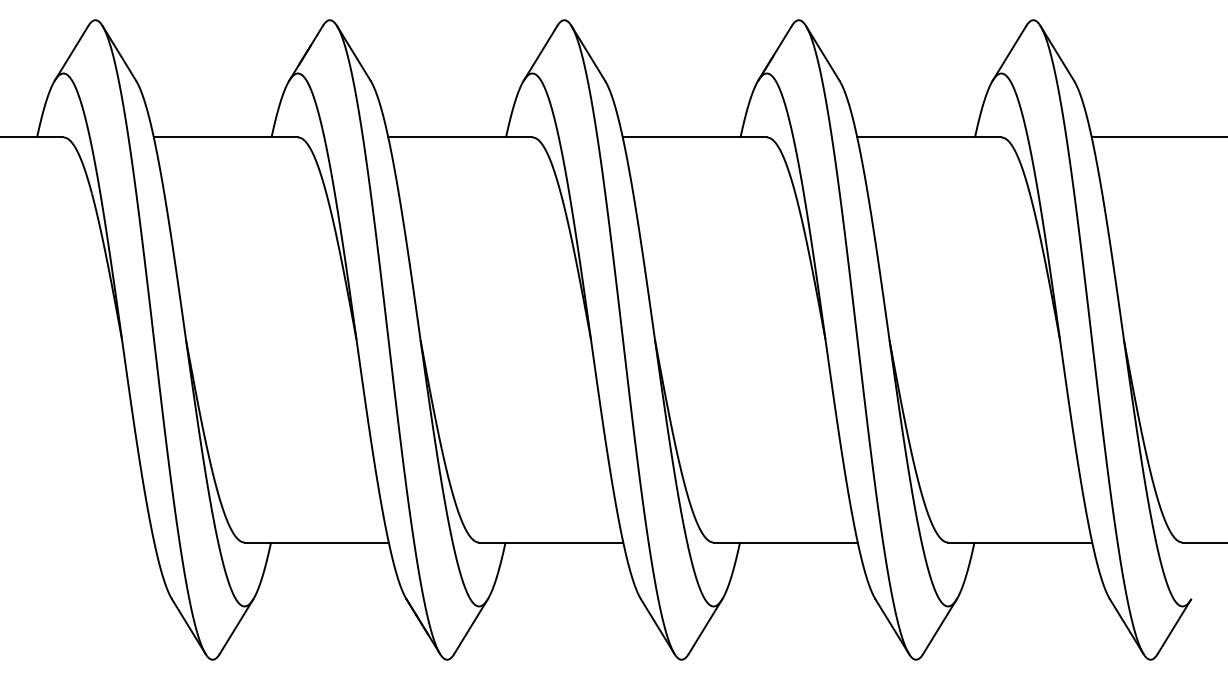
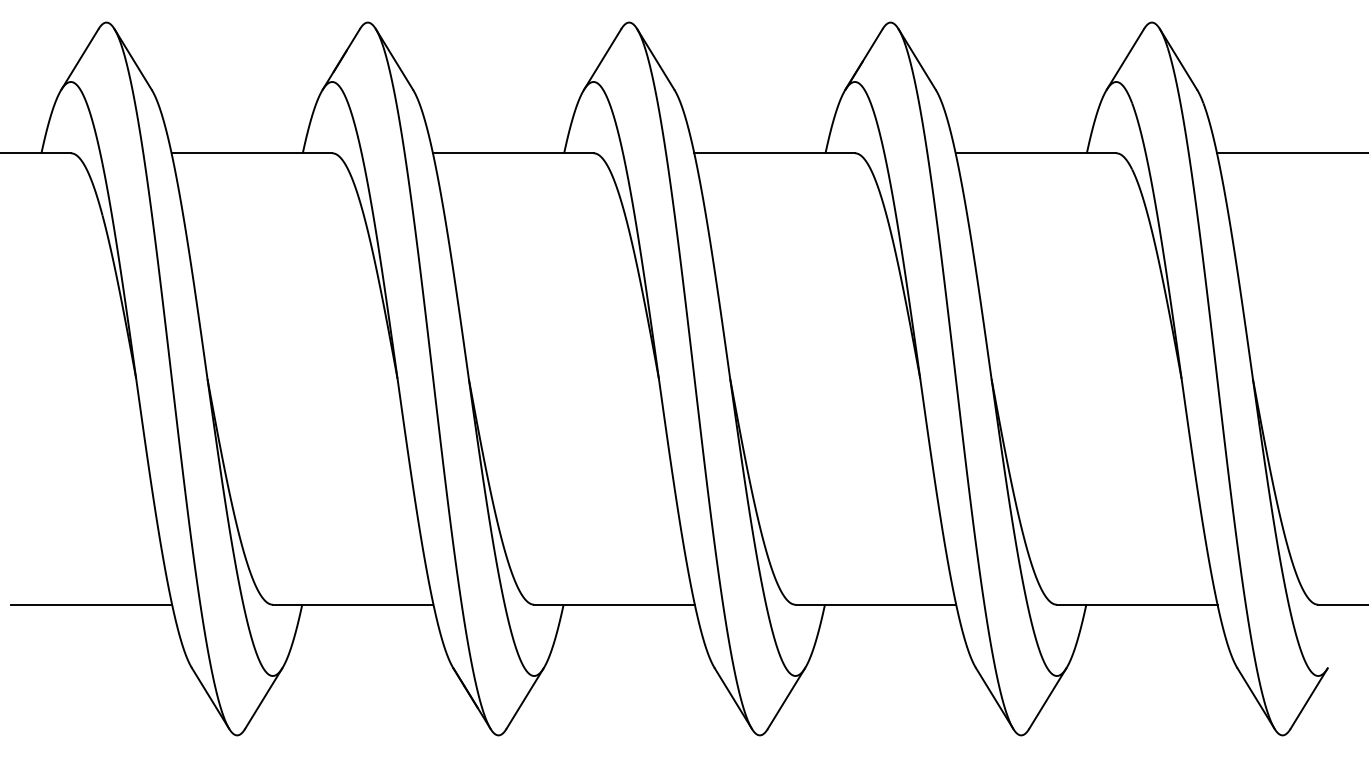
line: (82, 542) -> (92, 604), added

